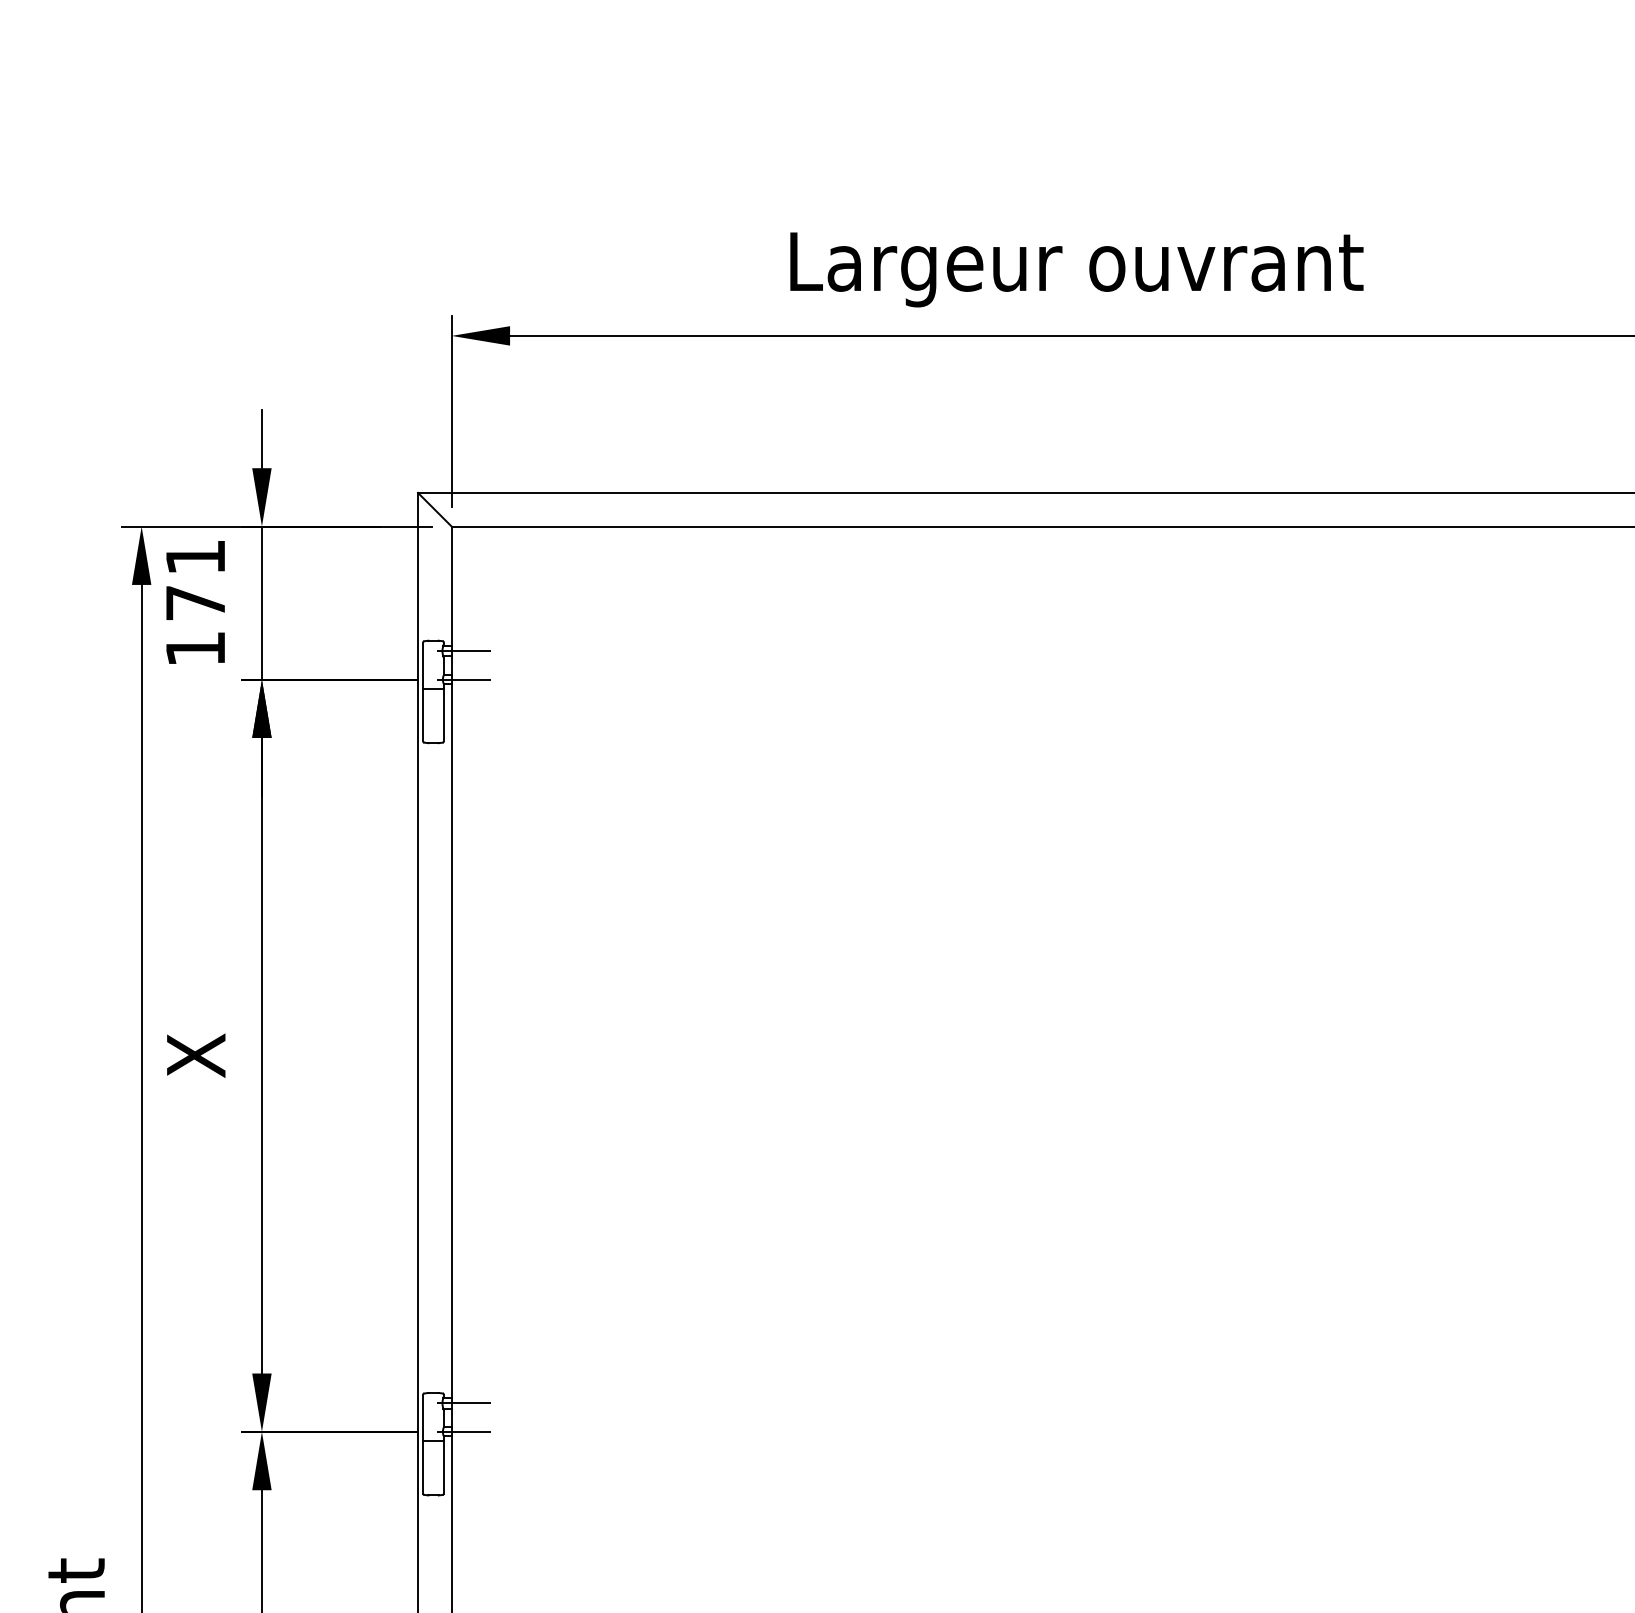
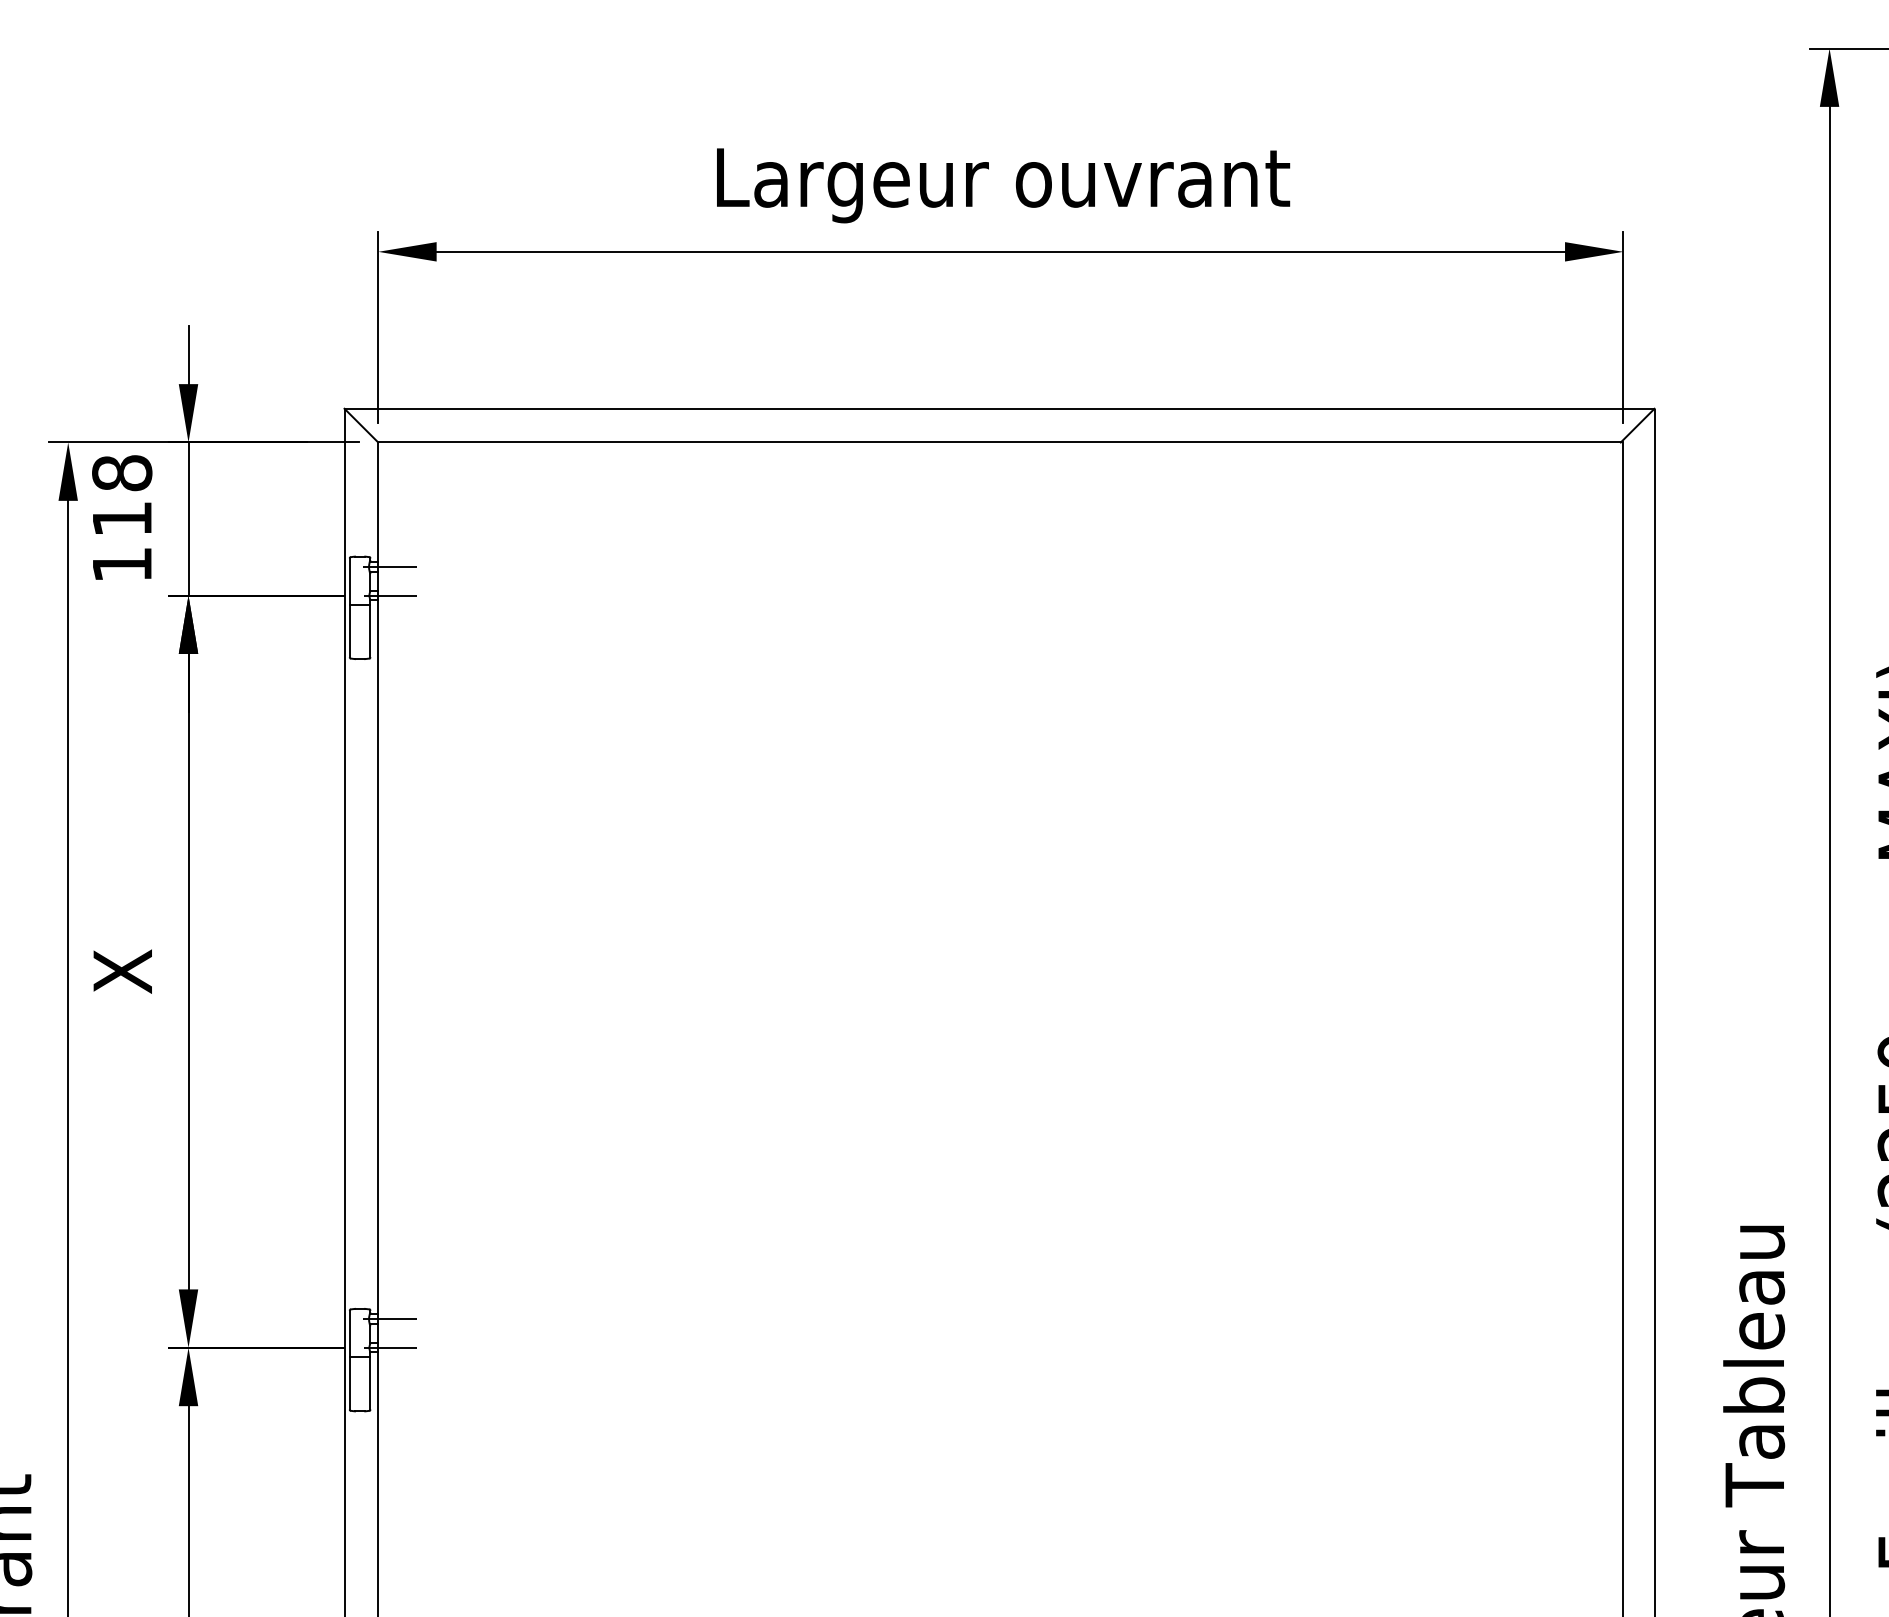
text: (195, 579) -> (122, 495), 171 -> 118

